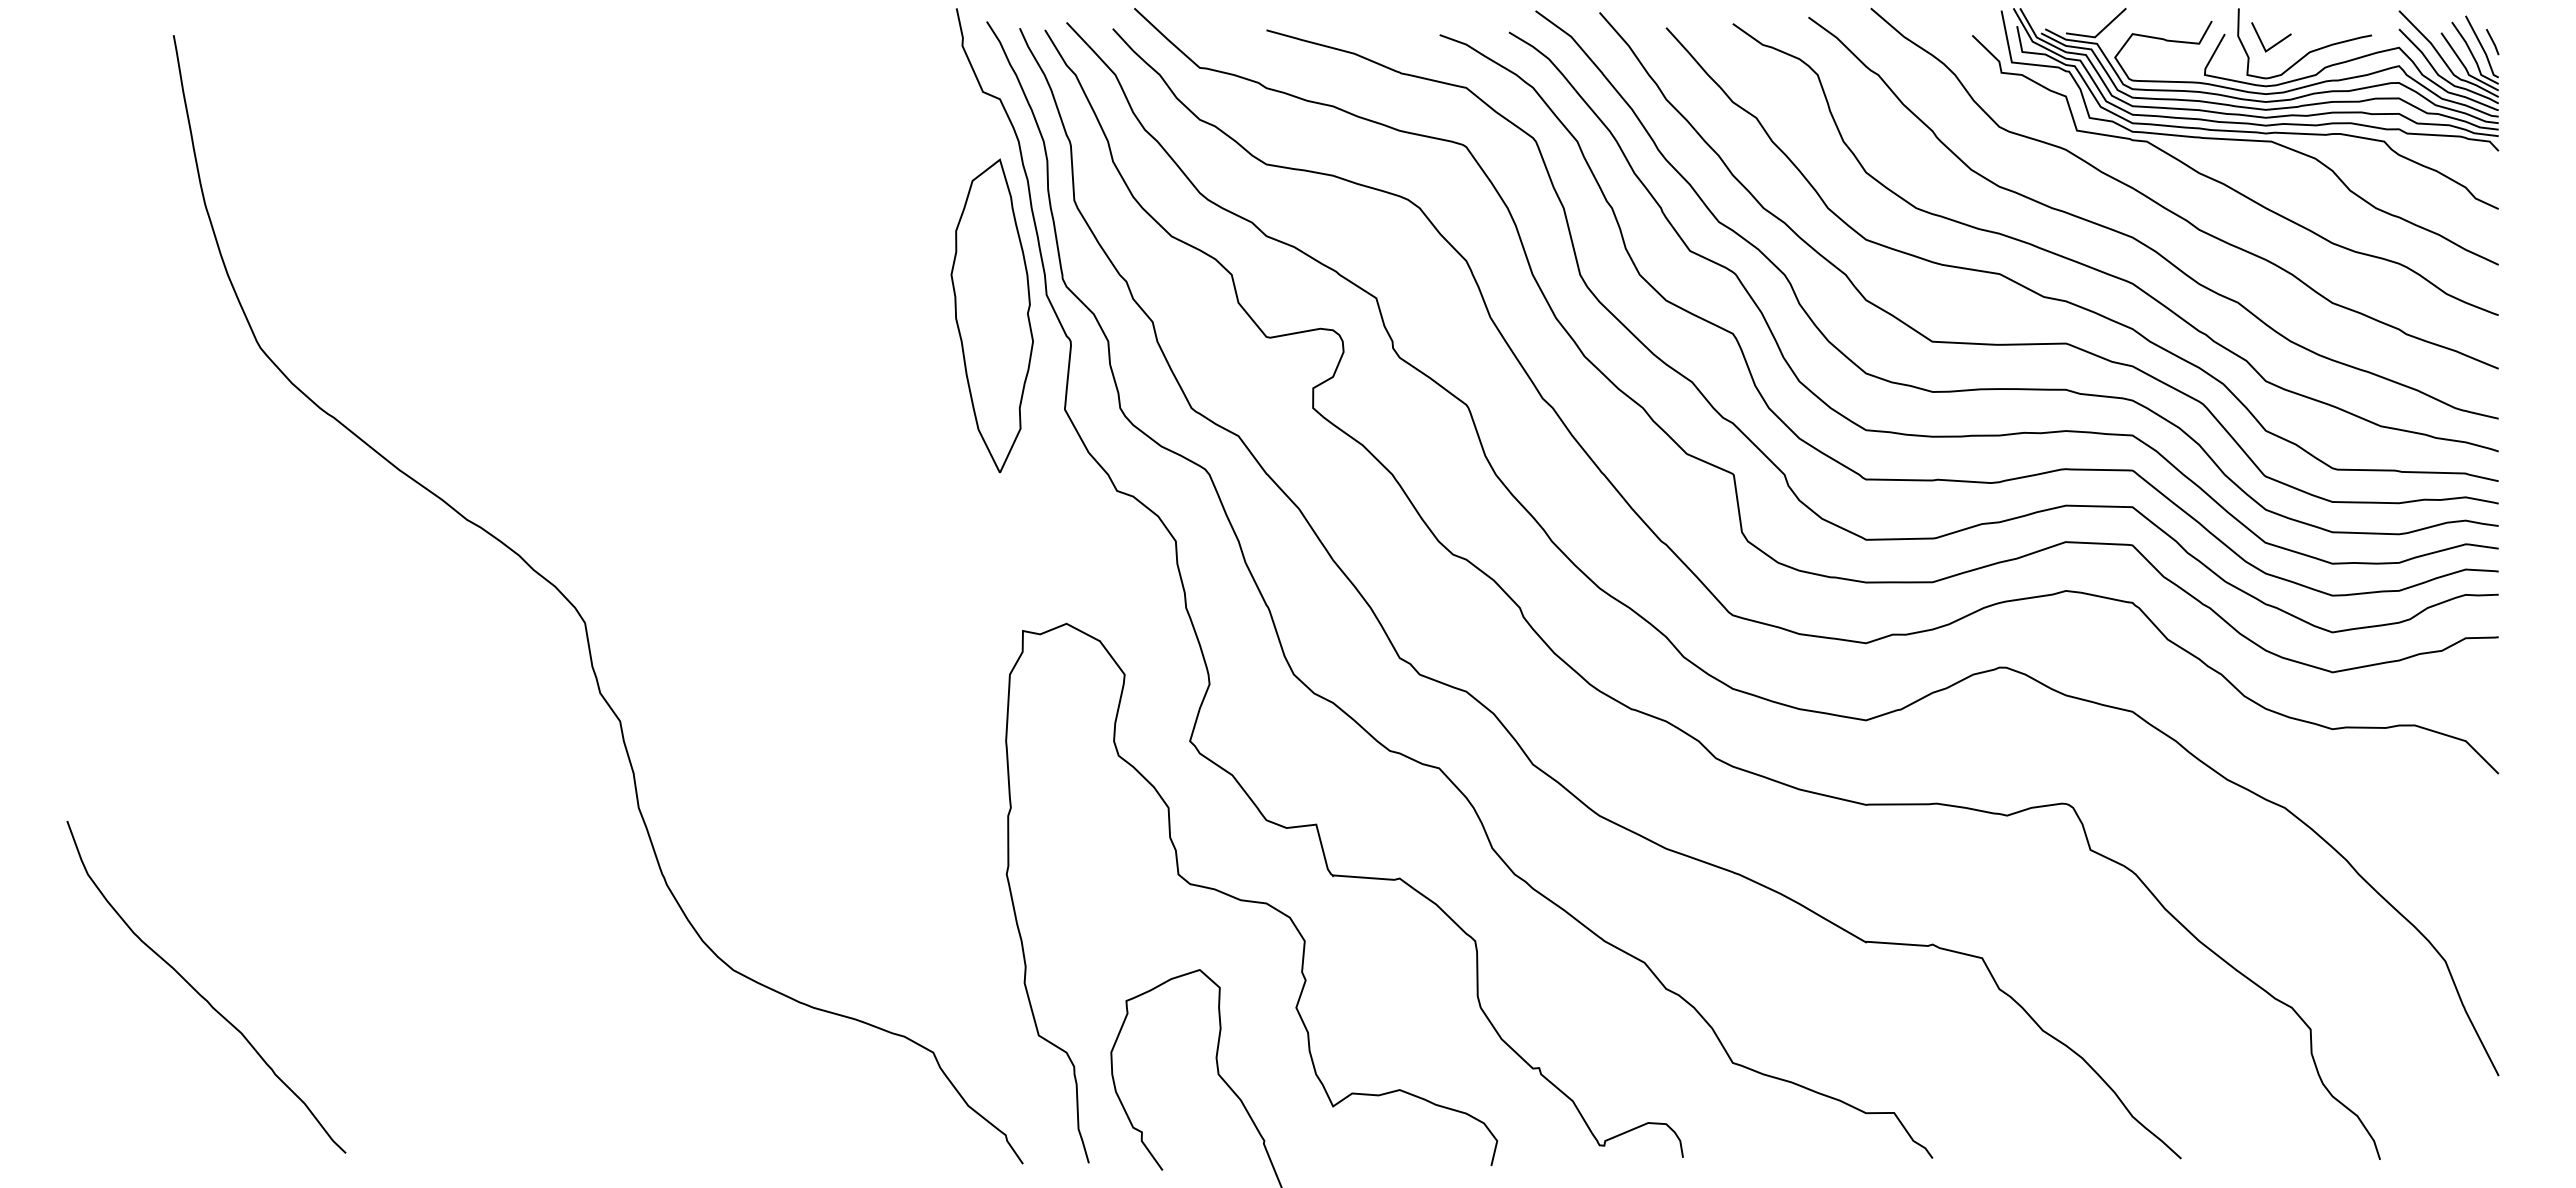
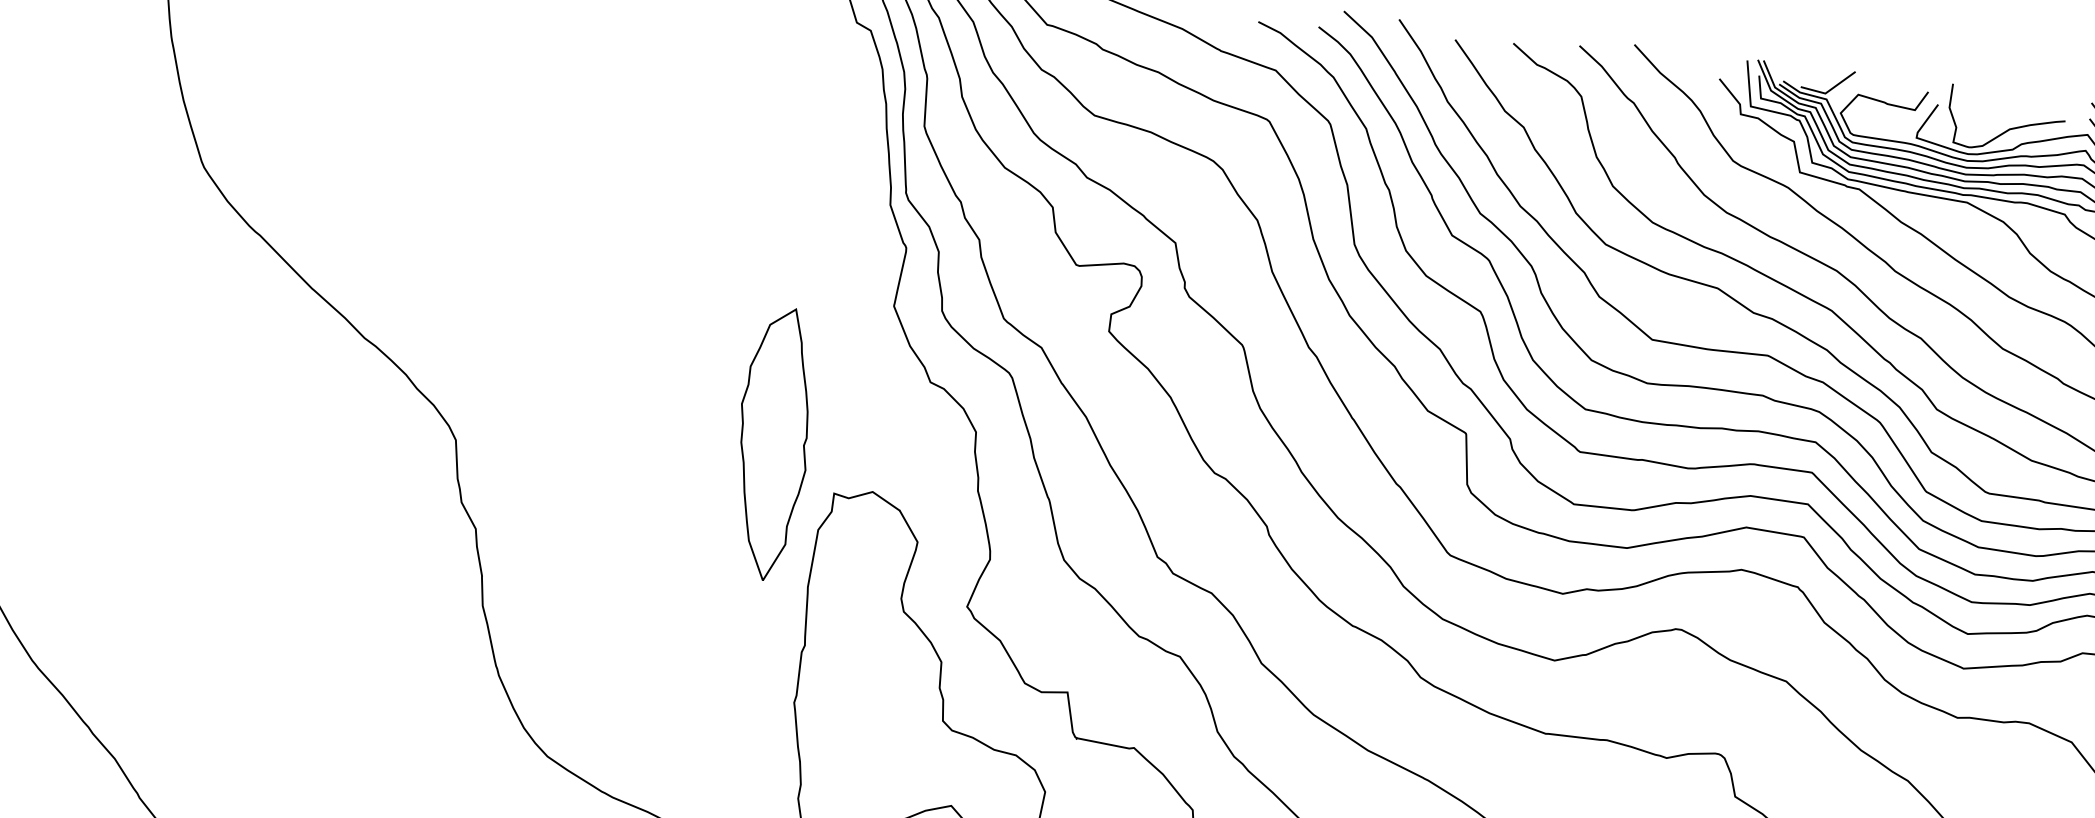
line: (2275, 43) -> (1981, 118), removed
part: (991, 315) -> (772, 443), moved

